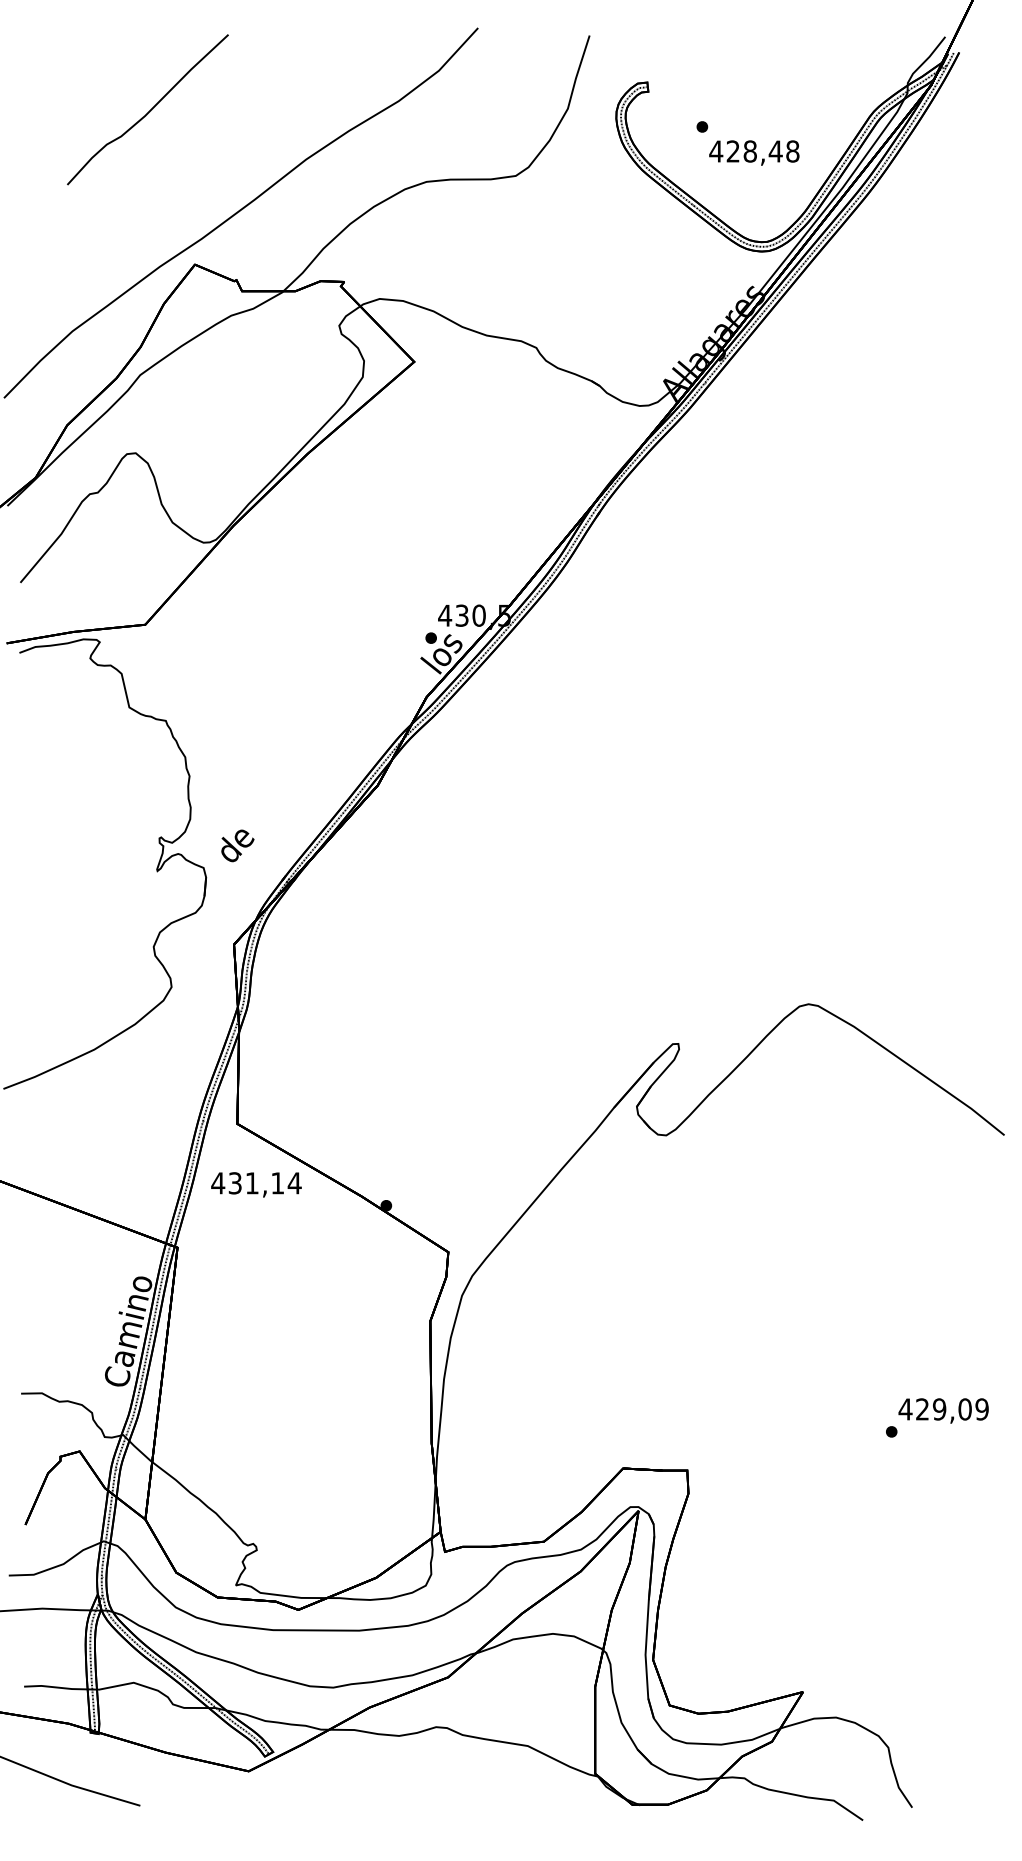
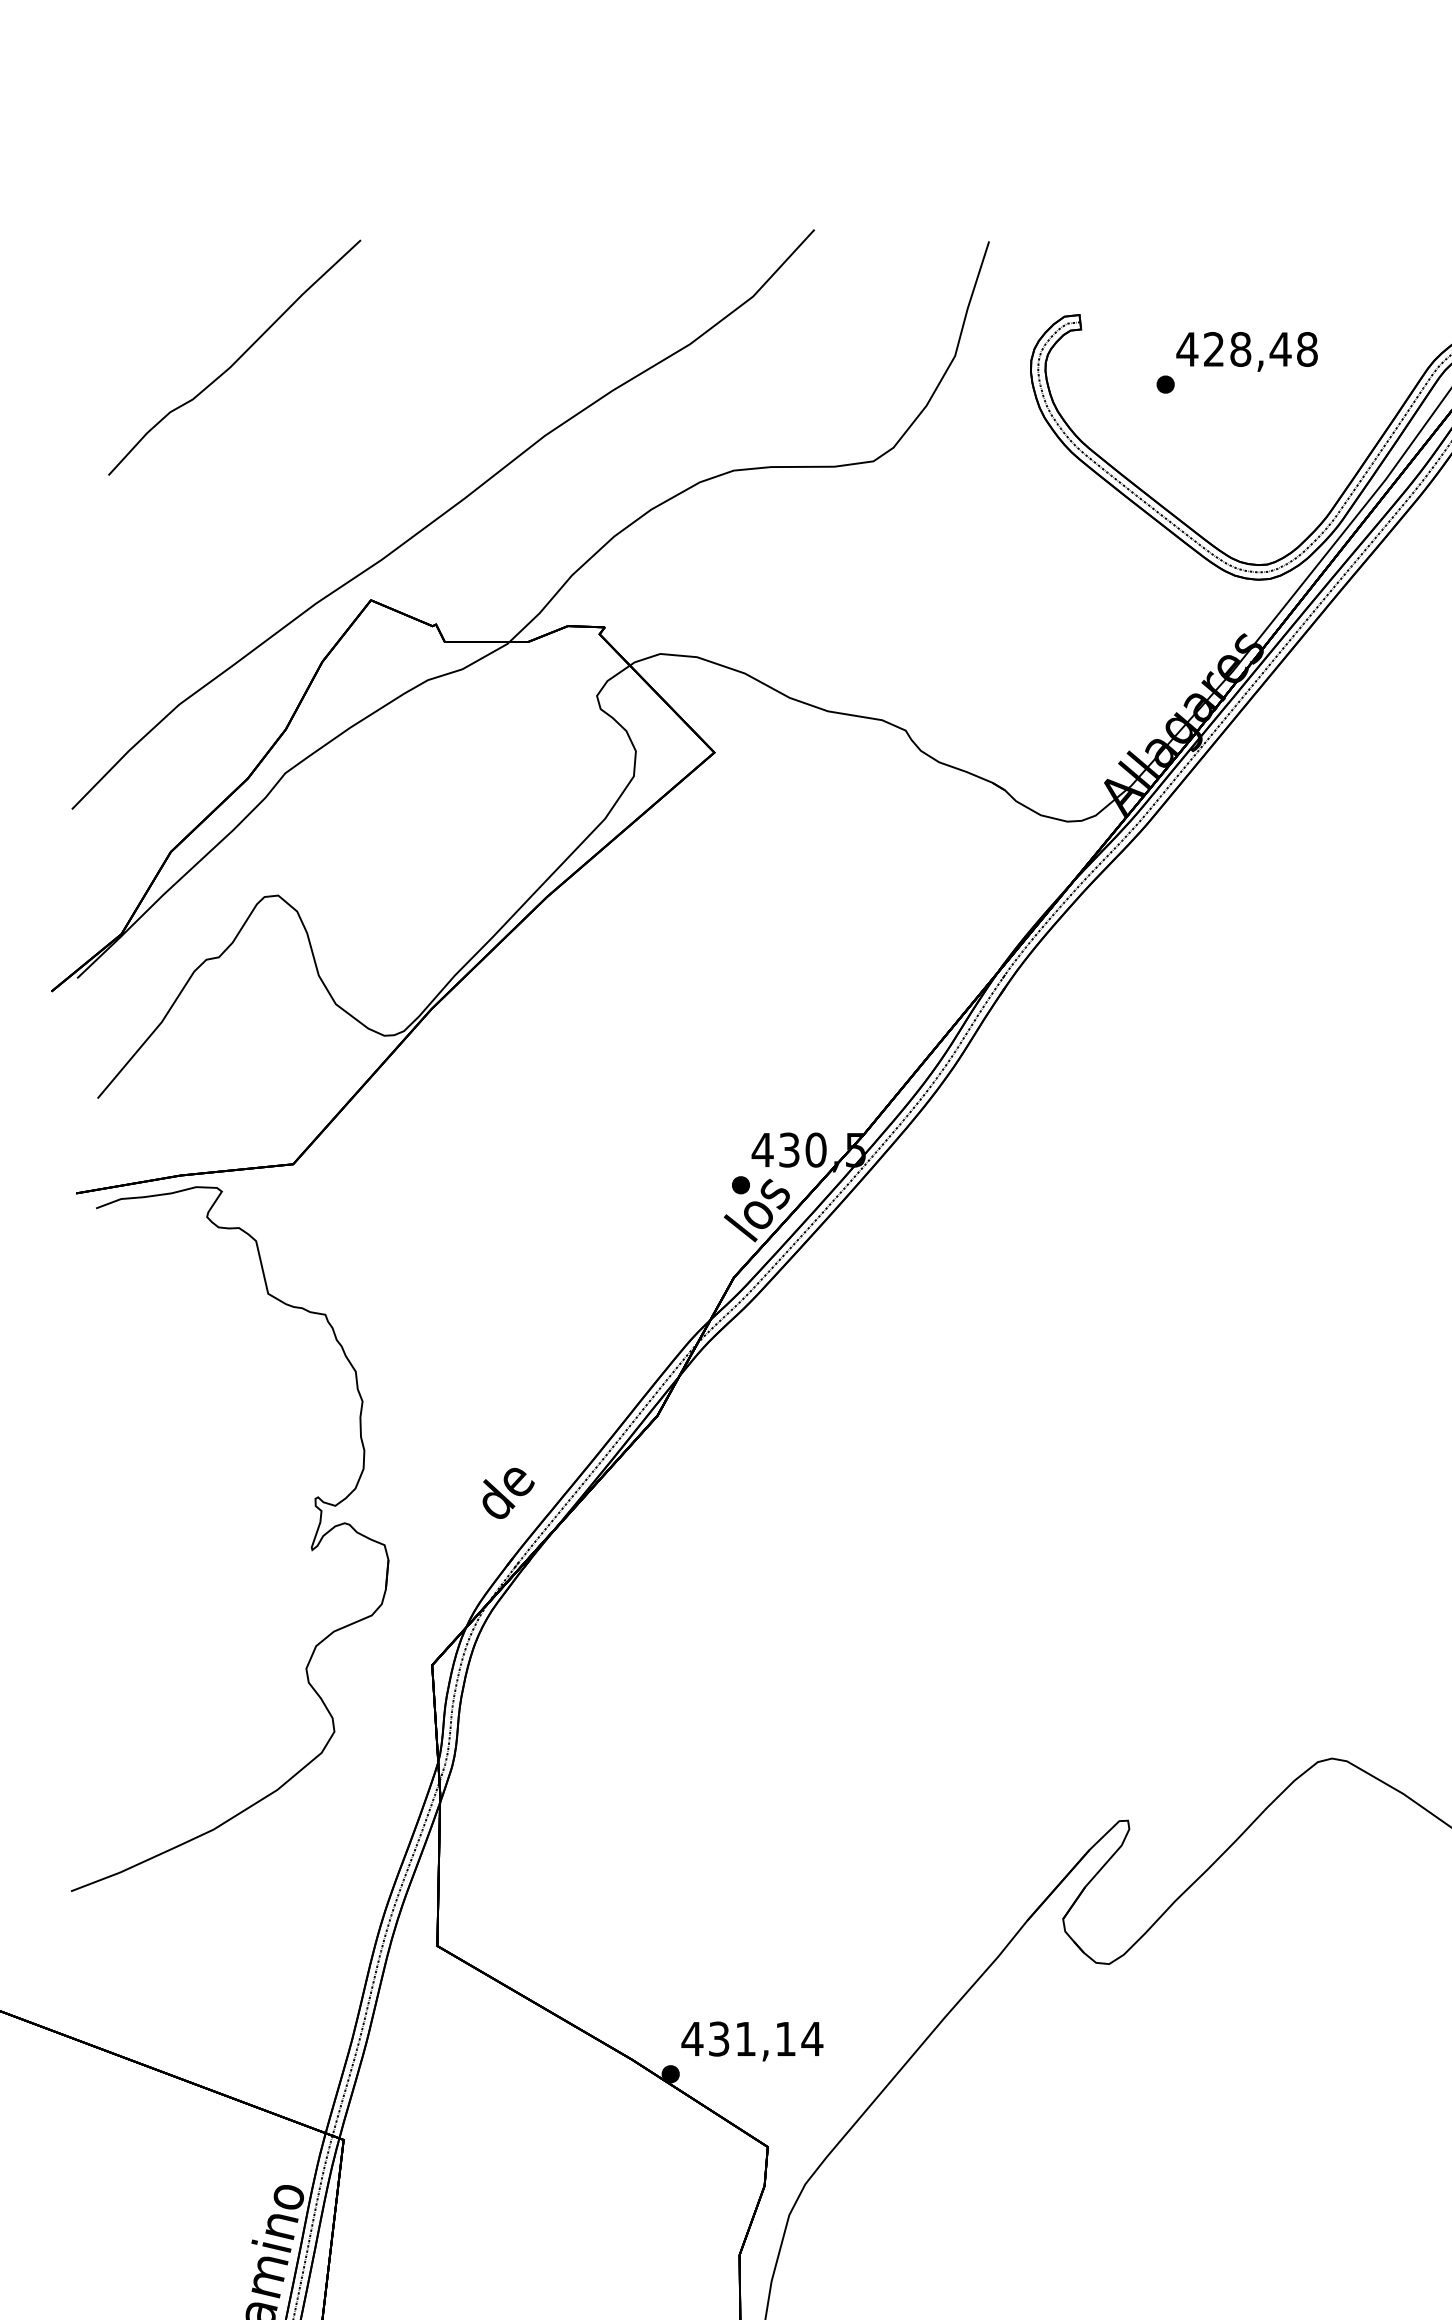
part: (147, 109) -> (233, 357), moved
text: (754, 152) -> (1247, 350), moved
text: (237, 845) -> (508, 1492), moved
text: (256, 1184) -> (752, 2040), moved

